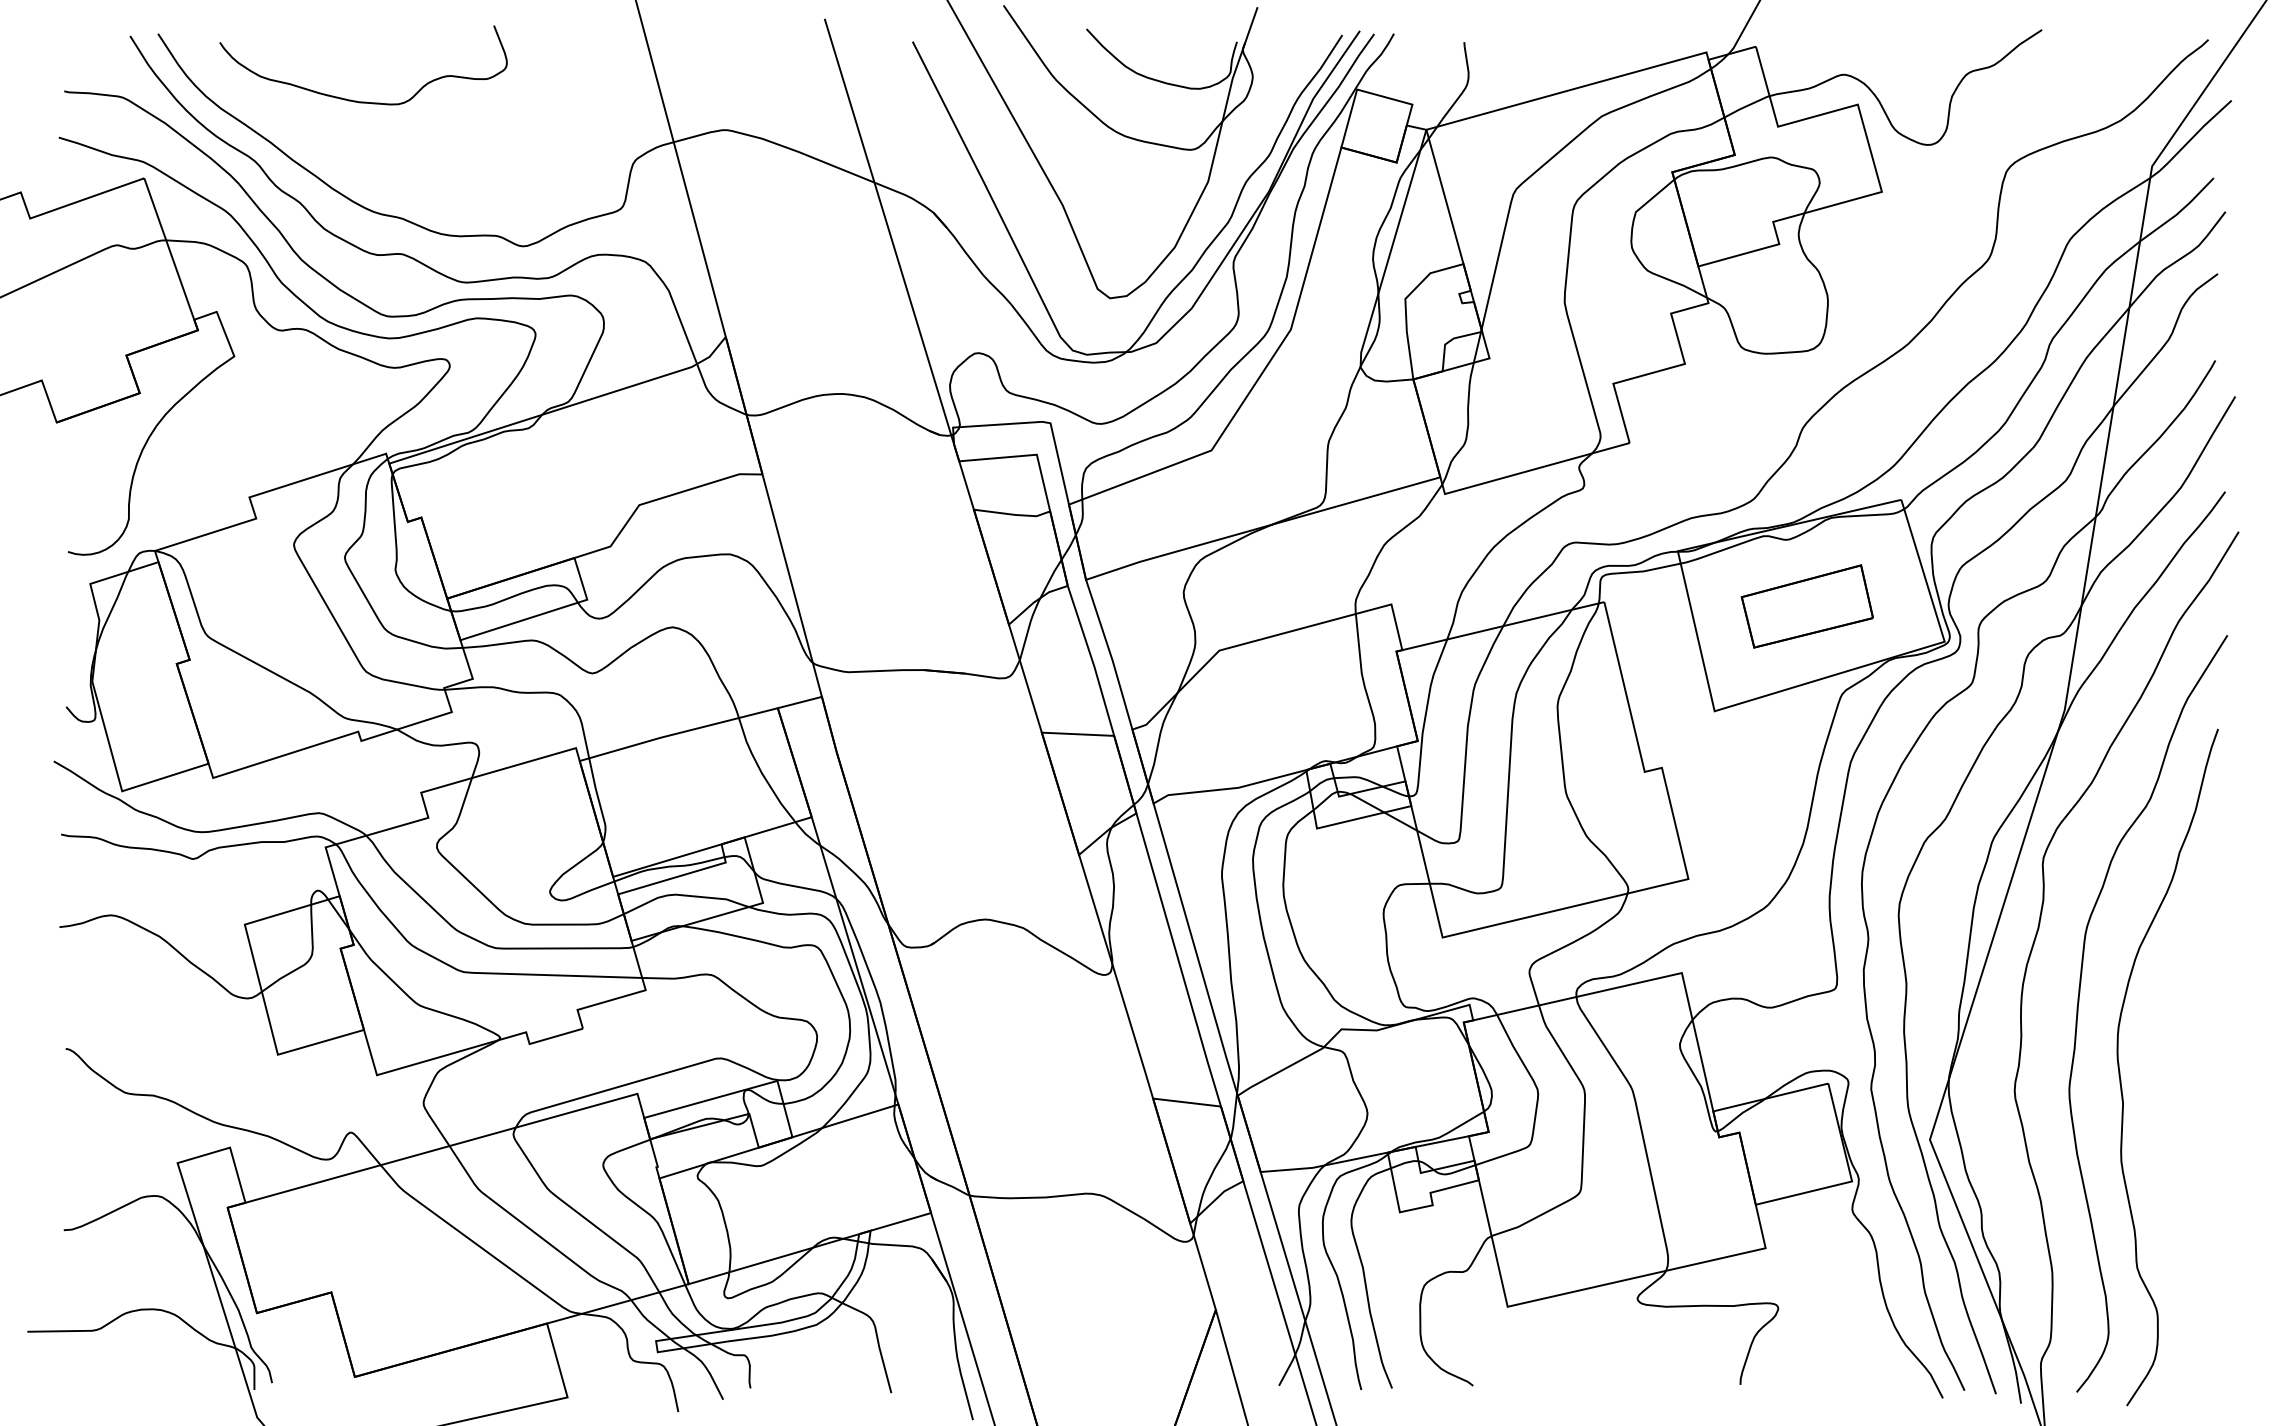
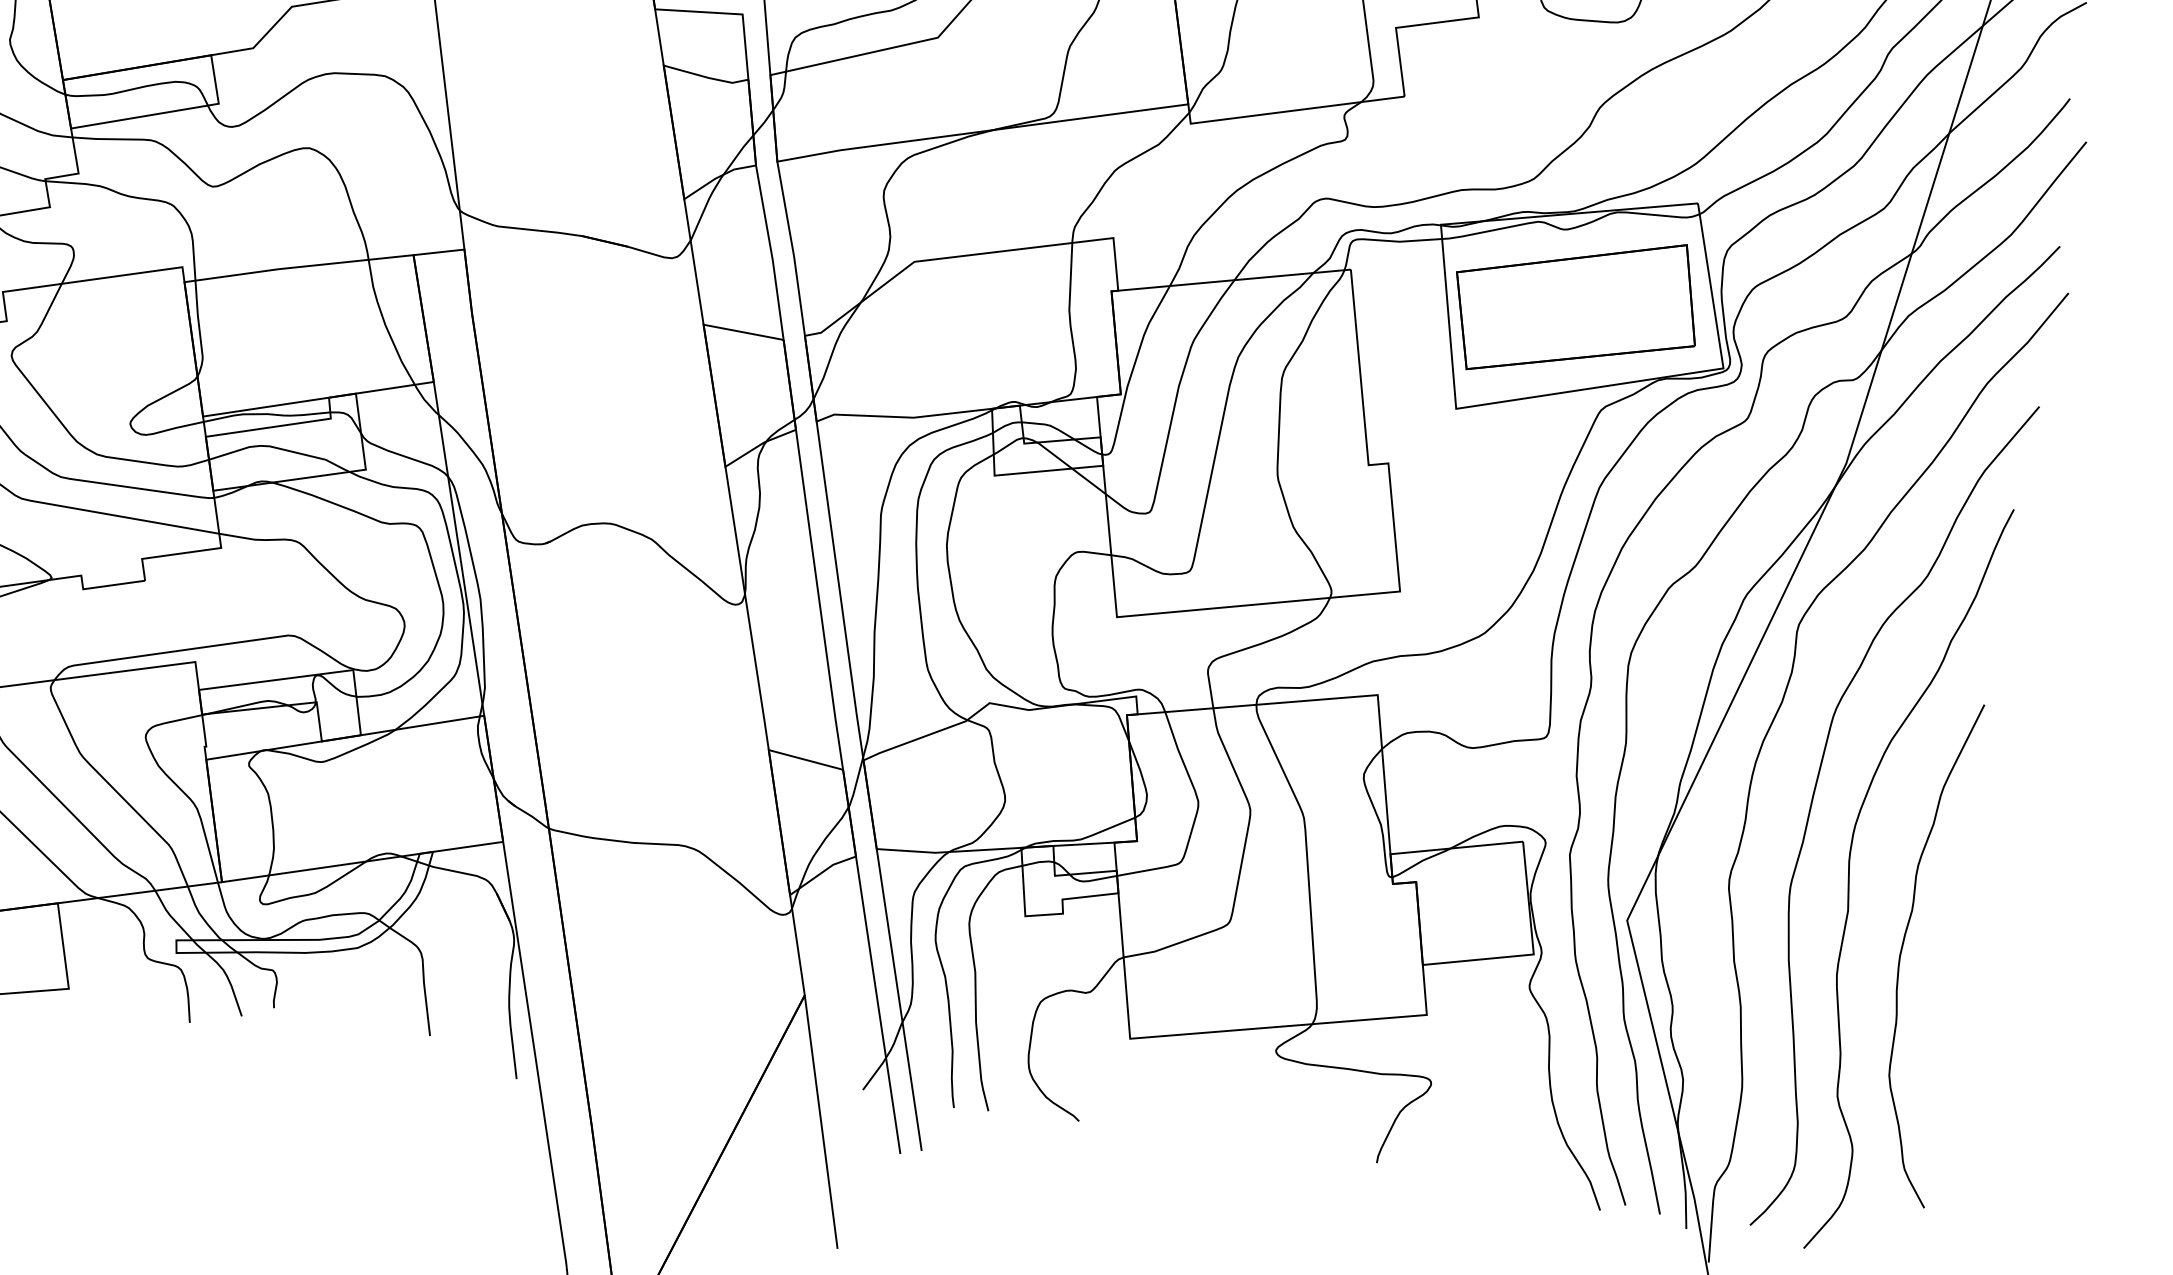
part: (1807, 606) -> (1576, 307), size x1.67
curve: (2176, 1128) -> (1903, 947), added

